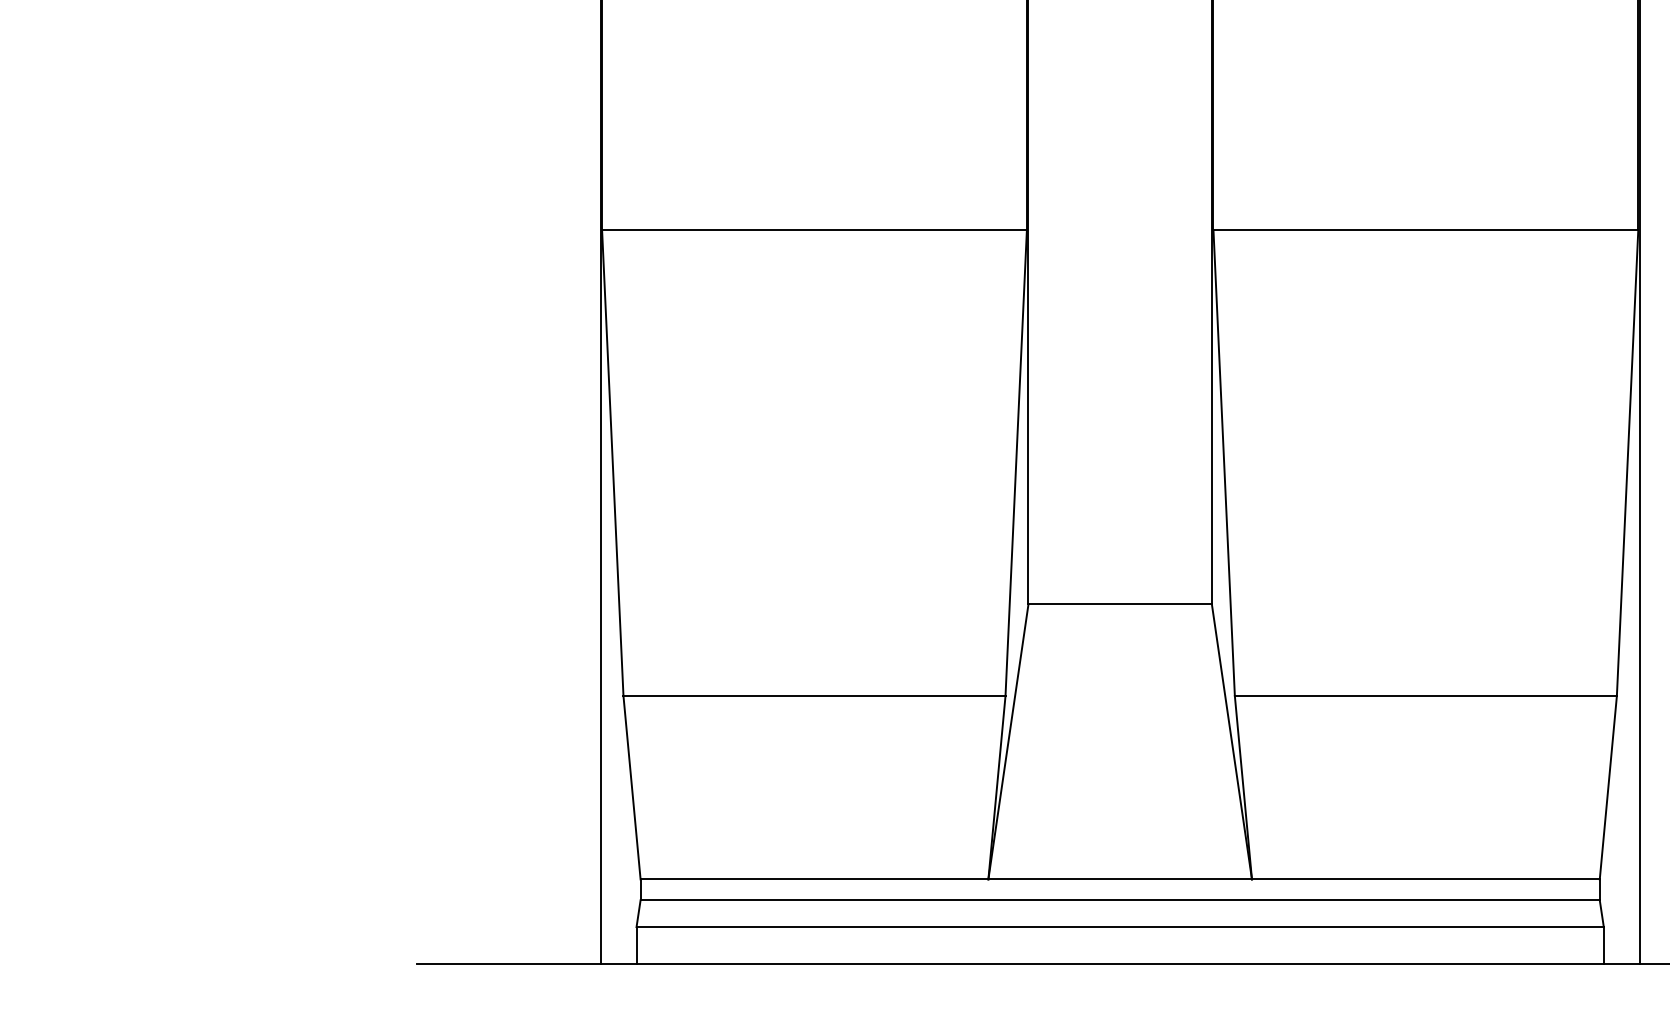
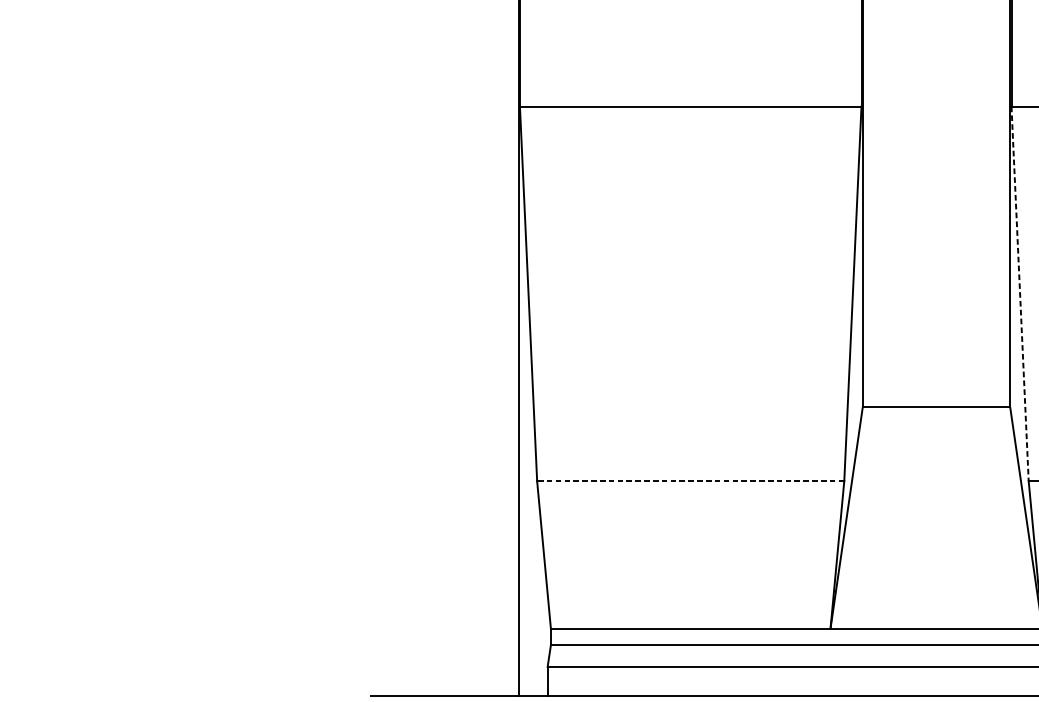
line: (1224, 463) -> (1020, 294), solid -> dashed
line: (814, 696) -> (690, 481), solid -> dashed

